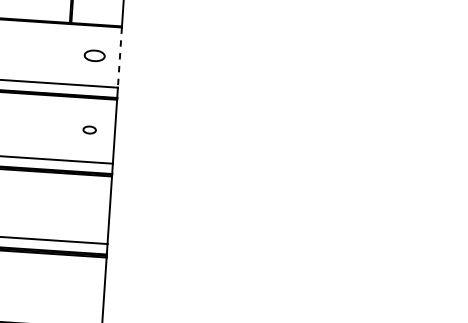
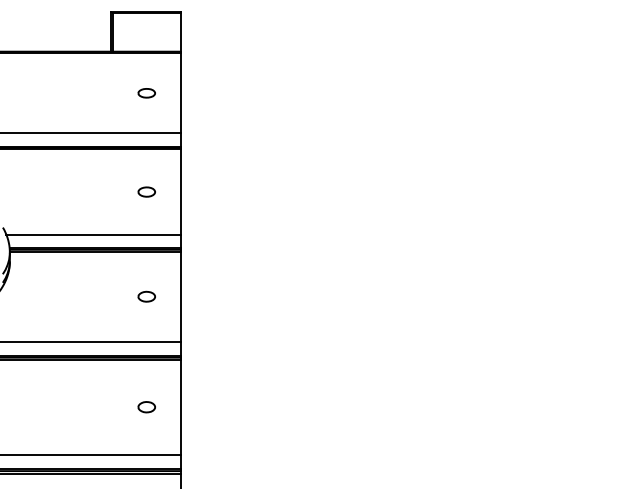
part: (94, 56) -> (146, 93), size x0.62
line: (119, 57) -> (180, 93), dashed -> solid
part: (84, 208) -> (146, 296), added
part: (78, 291) -> (146, 407), added

